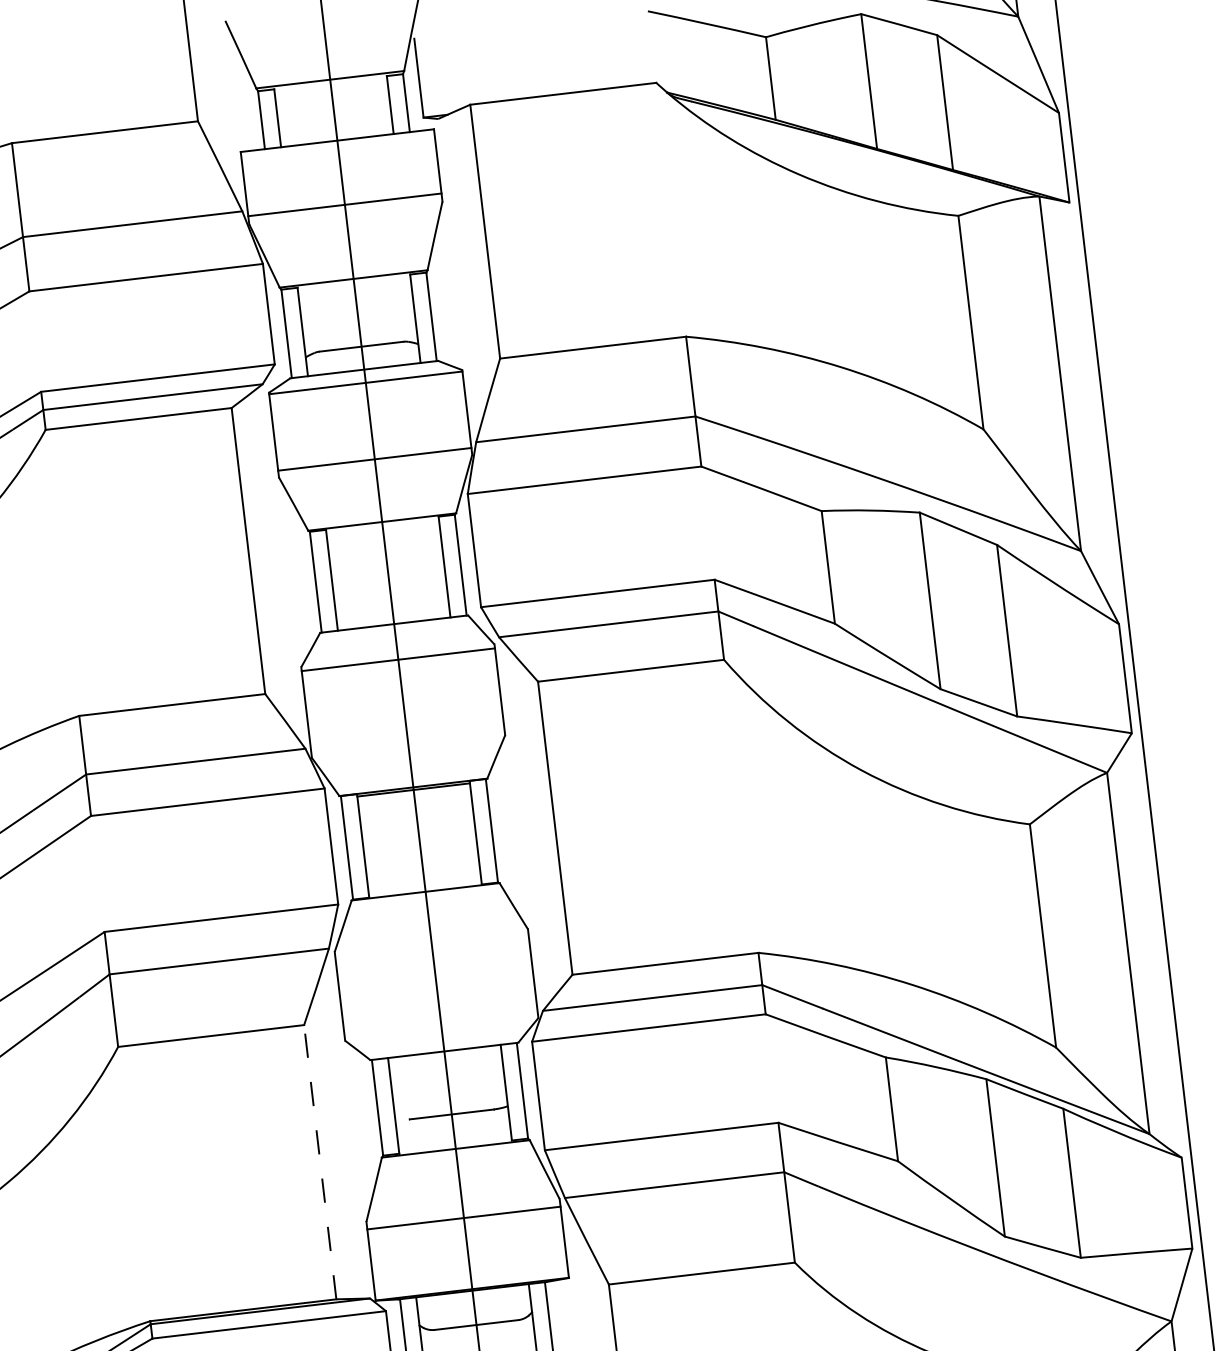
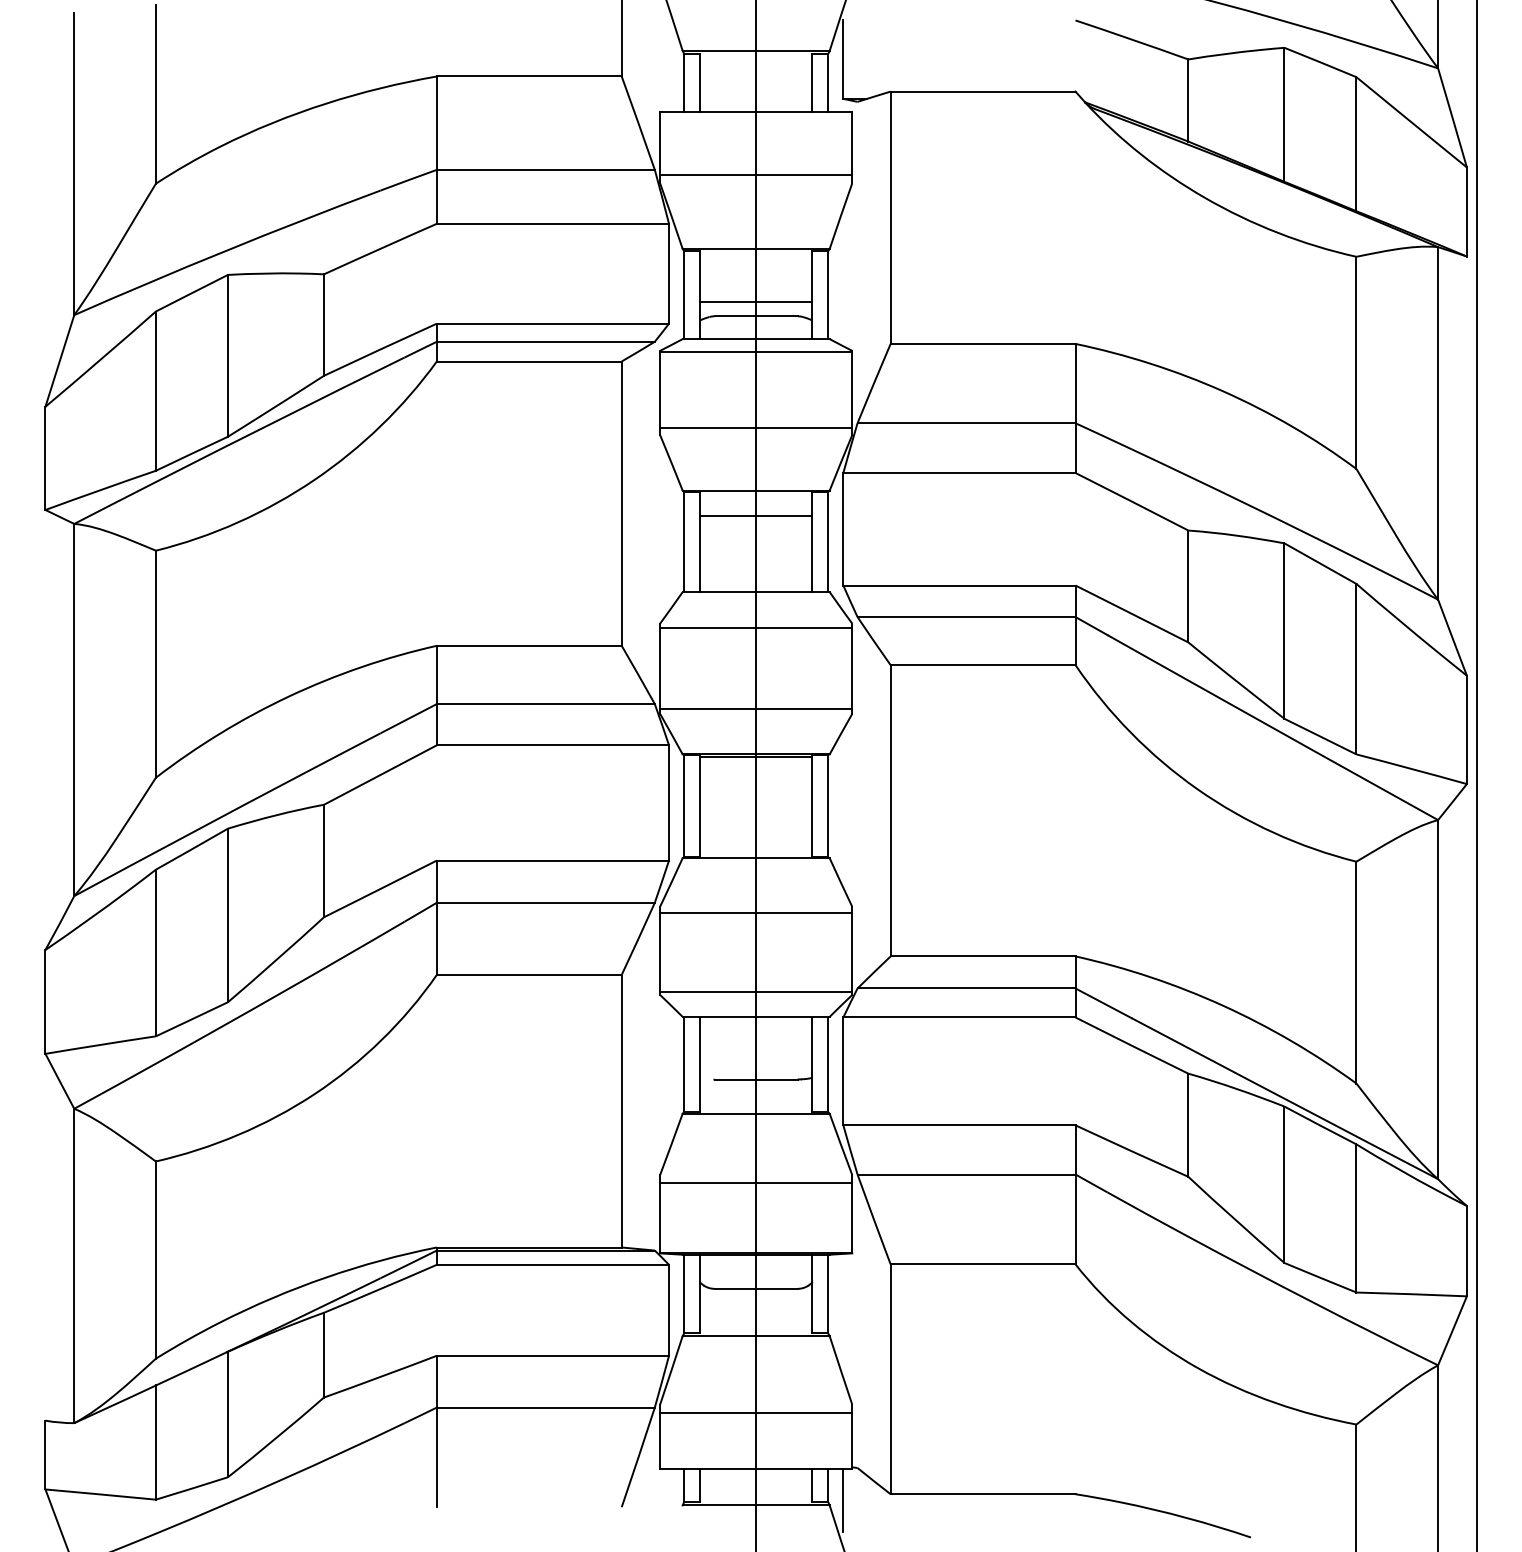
line: (360, 332) -> (756, 302), added
line: (385, 548) -> (756, 516), added
line: (408, 741) -> (756, 708), added
line: (432, 946) -> (756, 912), added
line: (441, 1026) -> (756, 992), added
line: (319, 1161) -> (621, 1110), dashed -> solid

